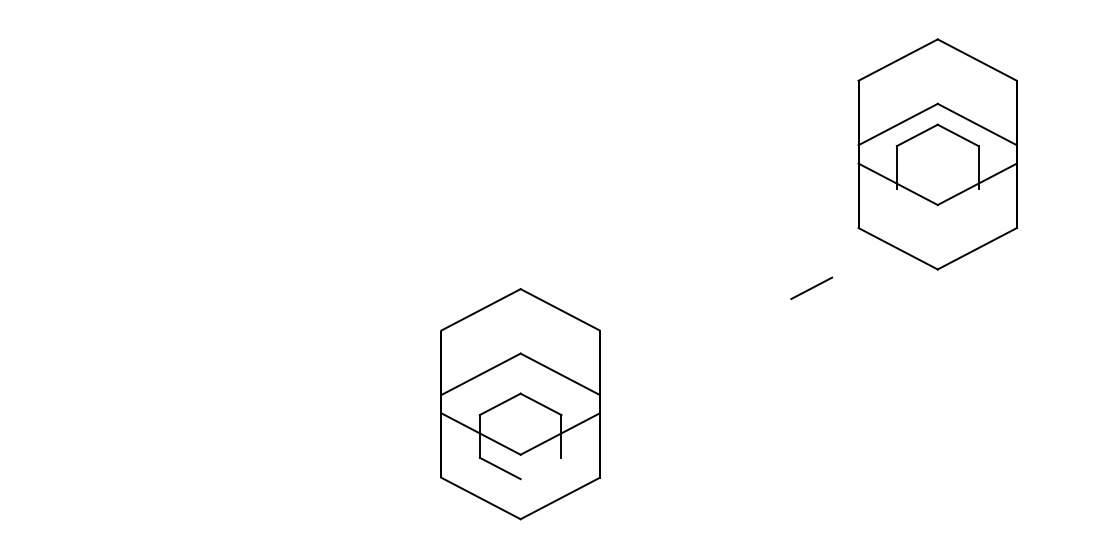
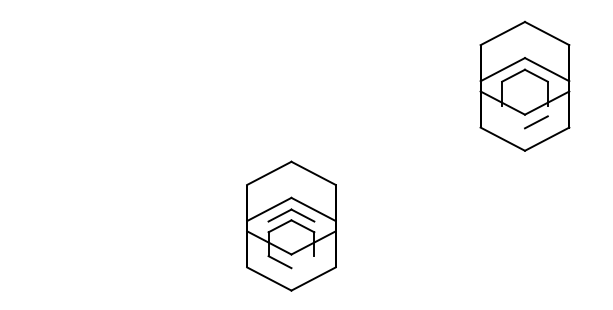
line: (811, 288) -> (536, 122), moved
part: (520, 385) -> (291, 215), added

